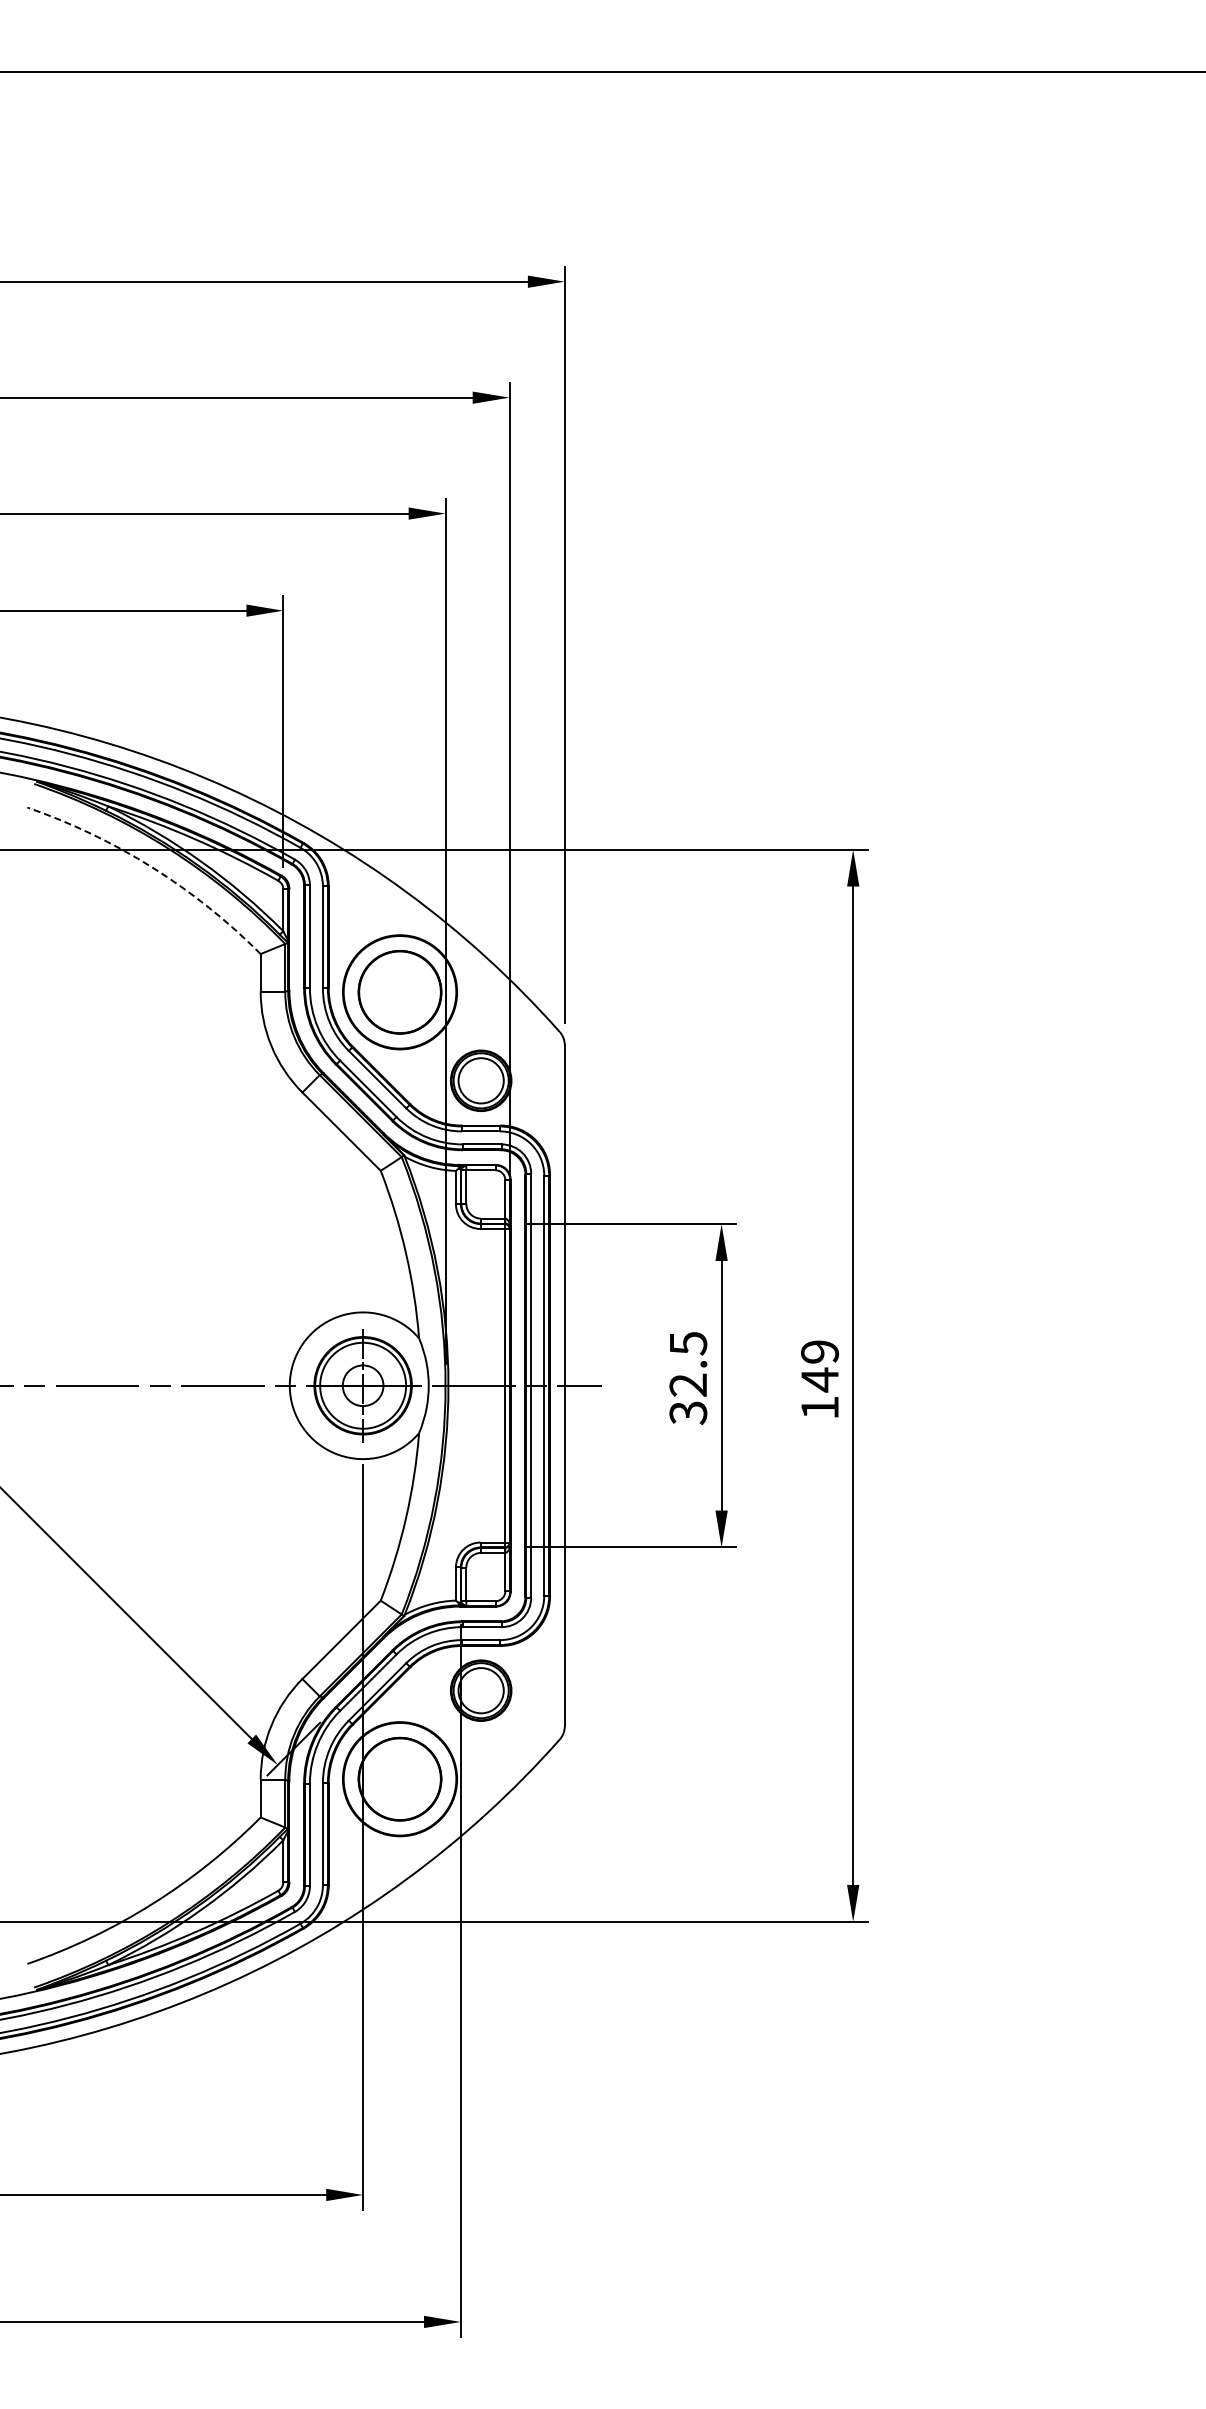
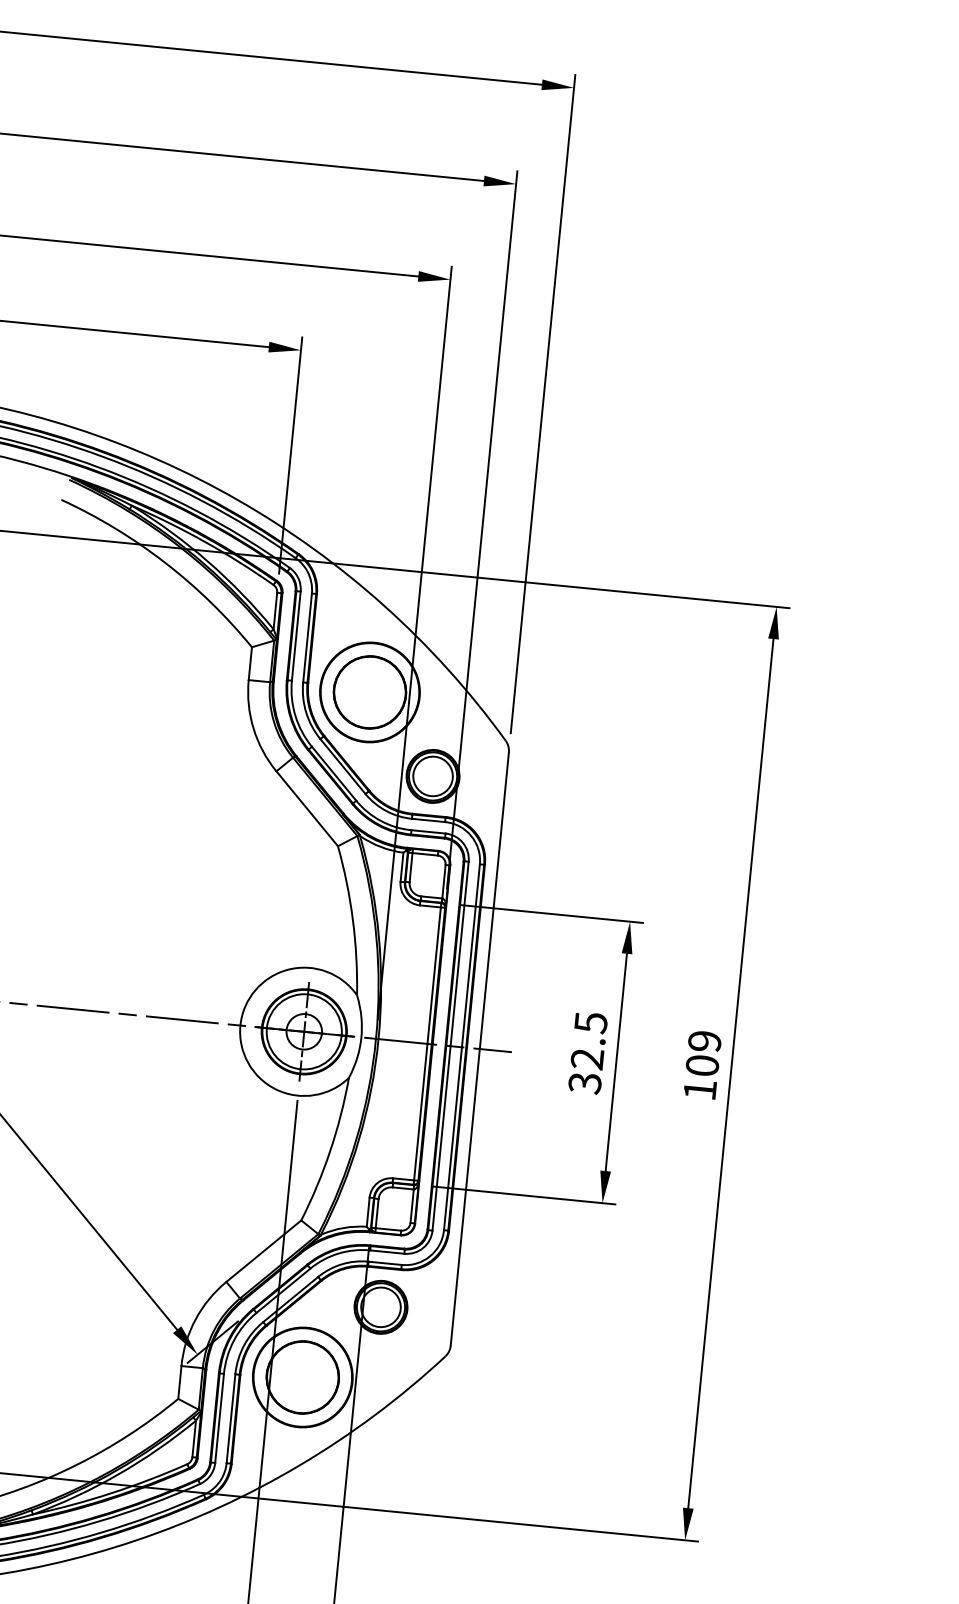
arc: (152, 867) -> (165, 562), dashed -> solid
text: (820, 1379) -> (702, 1065), 149 -> 109

